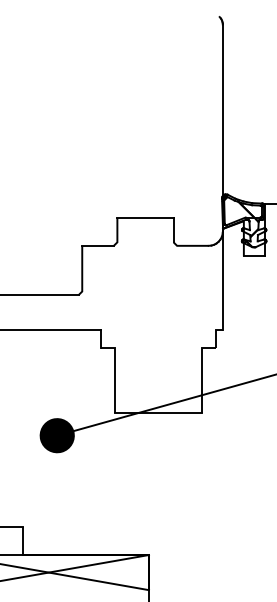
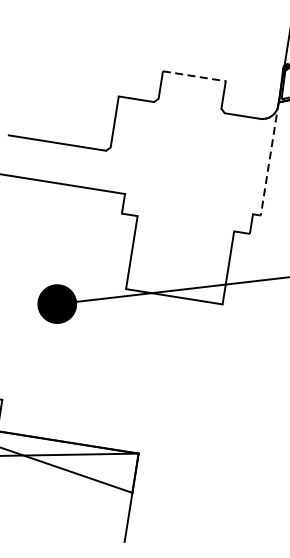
line: (145, 217) -> (194, 76), solid -> dashed
line: (222, 279) -> (269, 158), solid -> dashed

